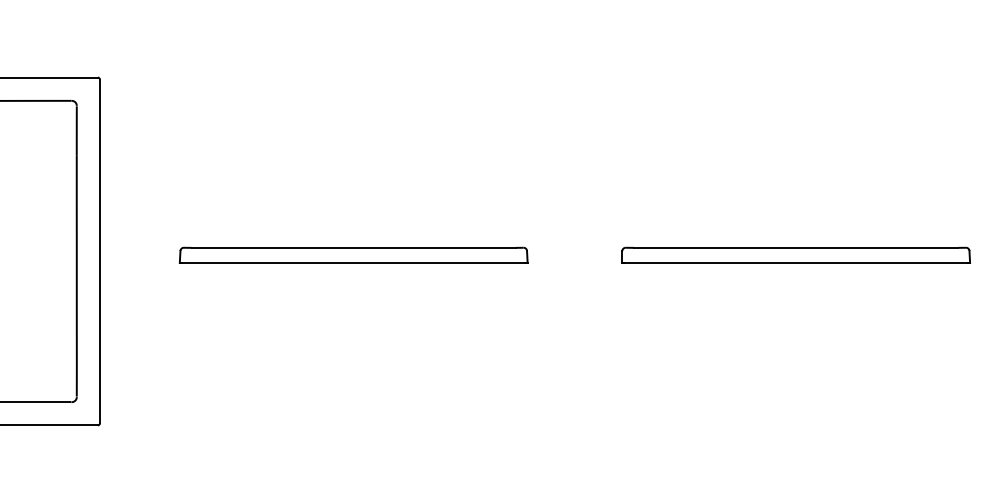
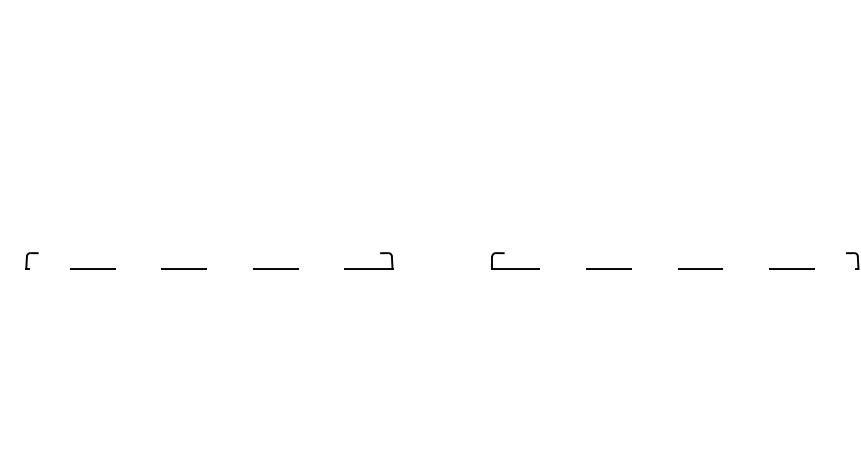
line: (353, 247) -> (209, 252), removed
line: (796, 247) -> (675, 252), removed
line: (353, 262) -> (209, 268), solid -> dashed
line: (796, 262) -> (675, 268), solid -> dashed

